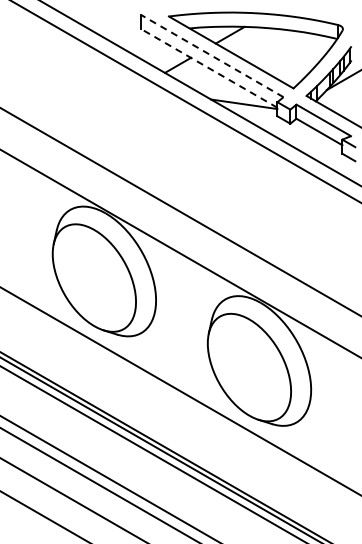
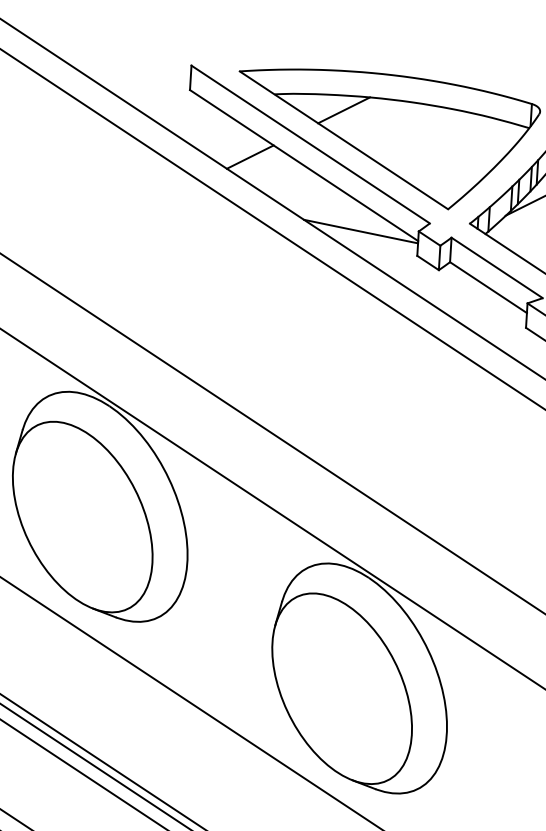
line: (211, 55) -> (309, 143), dashed -> solid
line: (209, 68) -> (304, 165), dashed -> solid

